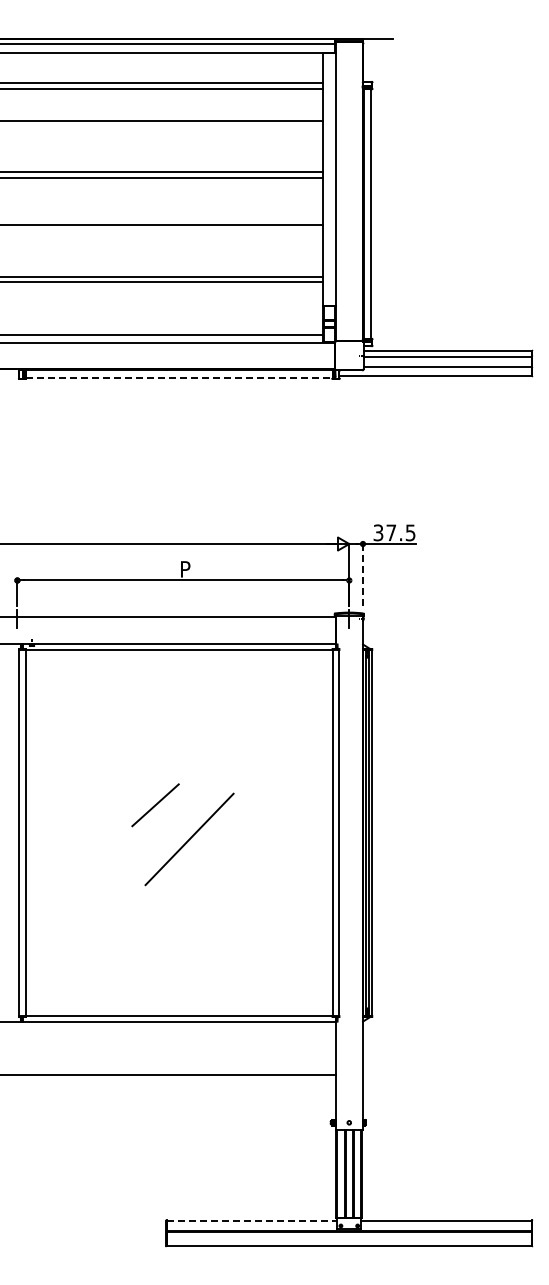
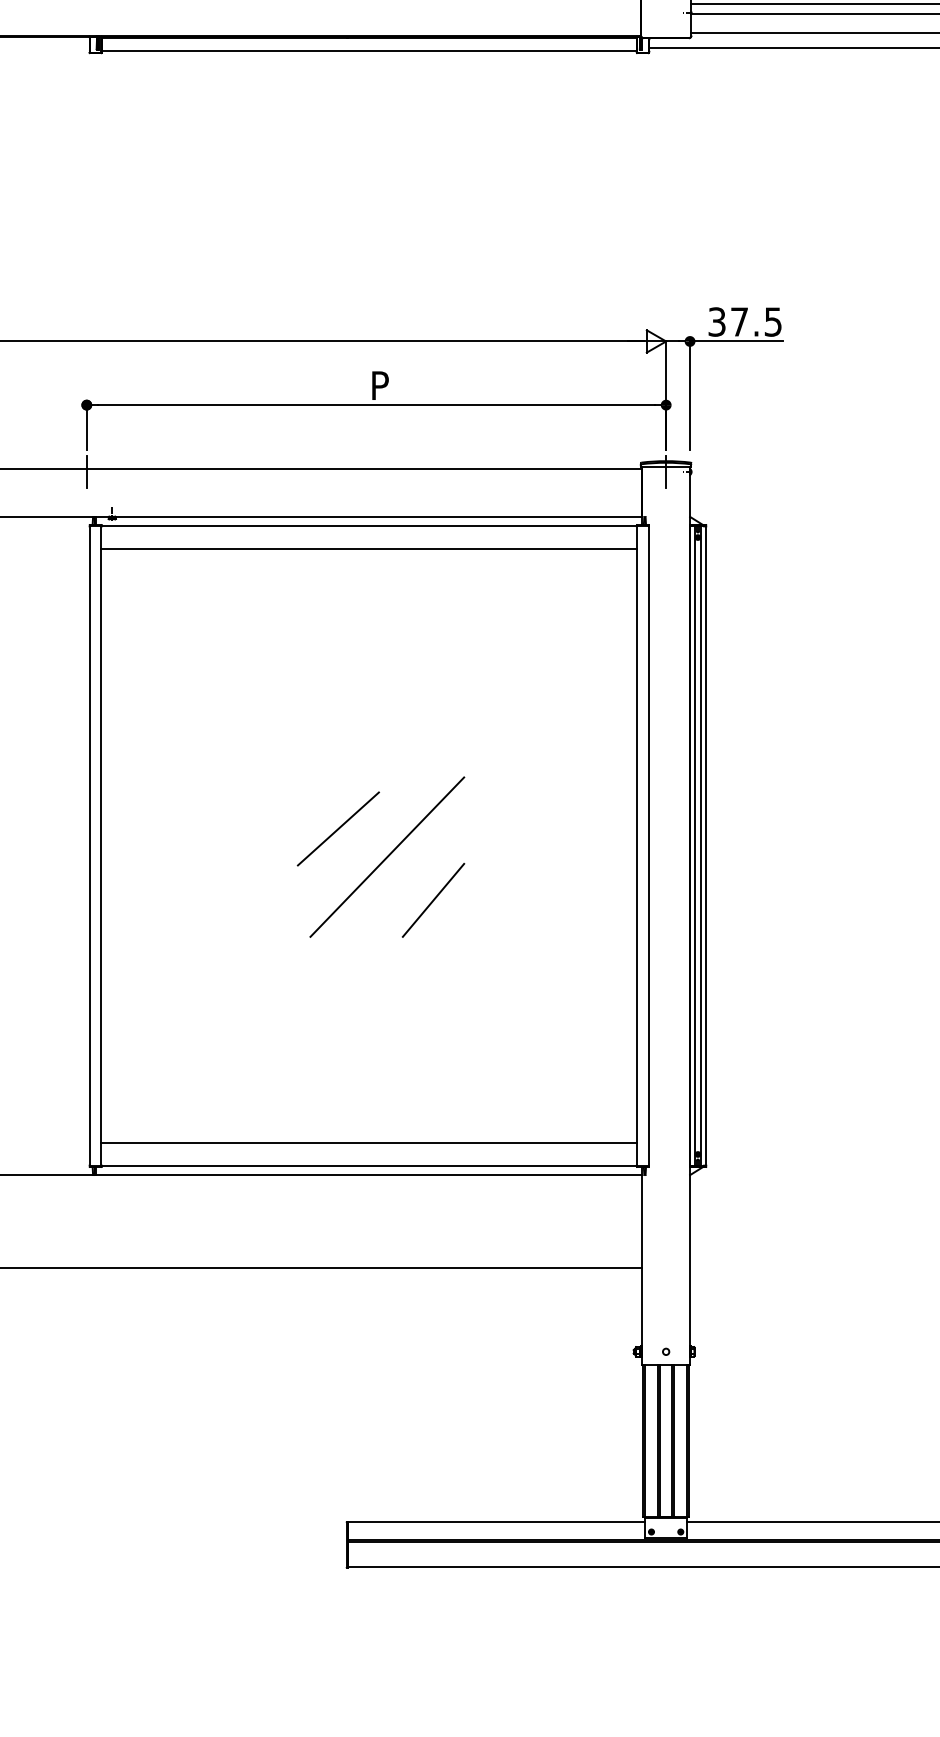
line: (179, 377) -> (369, 50), dashed -> solid
line: (362, 574) -> (689, 394), dashed -> solid
line: (178, 662) -> (367, 548), added
line: (155, 805) -> (338, 829), moved
line: (215, 864) -> (432, 900), added
line: (178, 1003) -> (367, 1143), added
line: (252, 1220) -> (497, 1522), dashed -> solid

